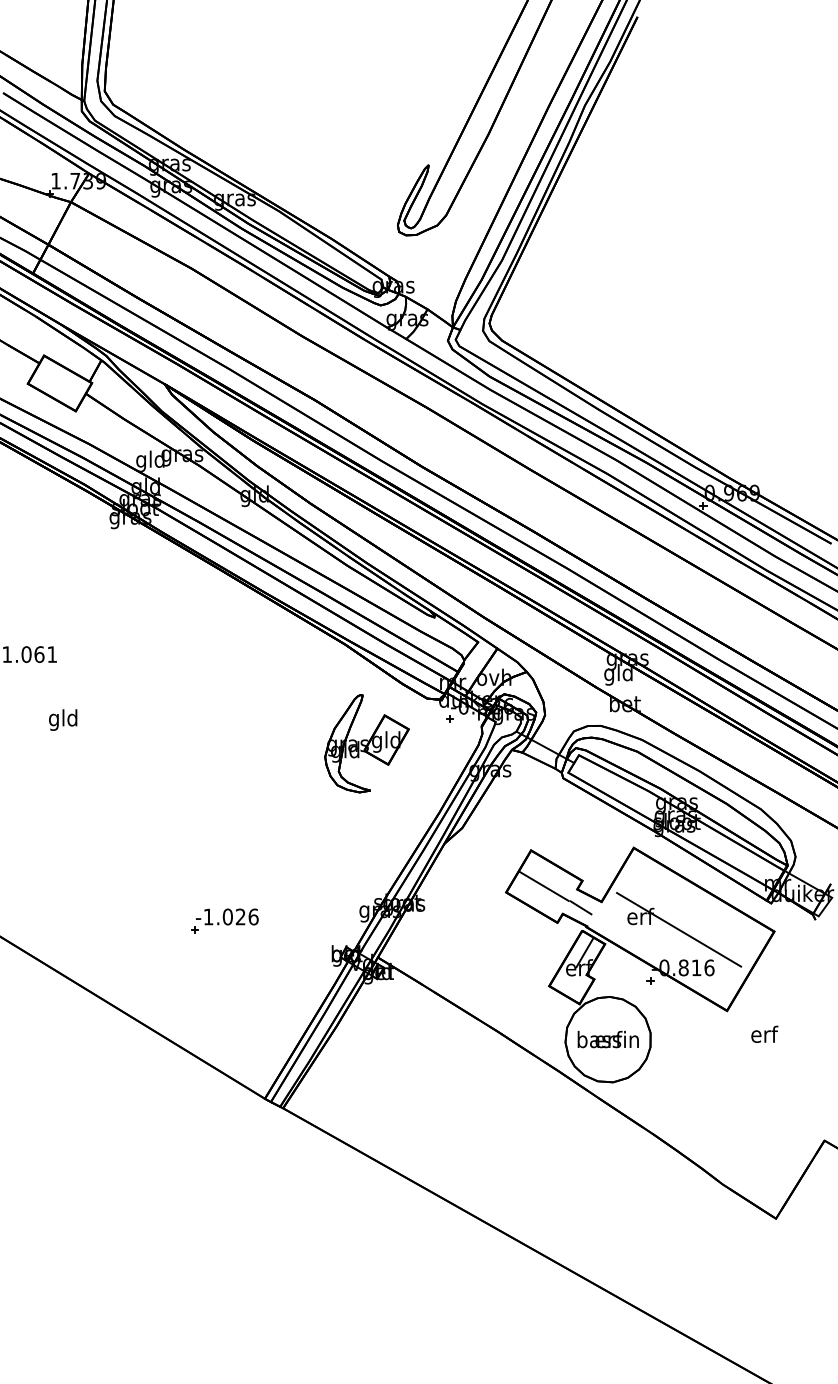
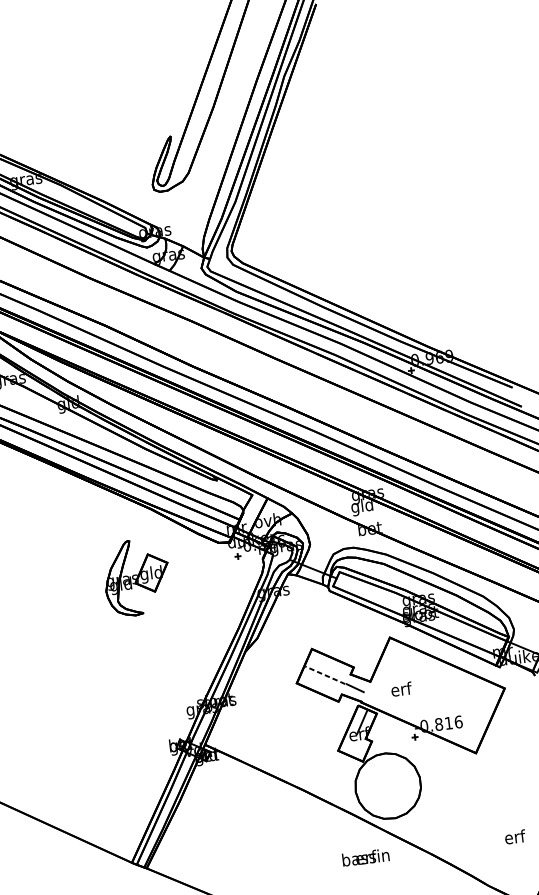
part: (366, 743) -> (136, 577), moved
line: (543, 886) -> (324, 675), solid -> dashed
part: (224, 920) -> (84, 730), removed
line: (679, 929) -> (432, 695), removed
text: (764, 1033) -> (515, 836), moved
text: (607, 1039) -> (365, 857), moved

